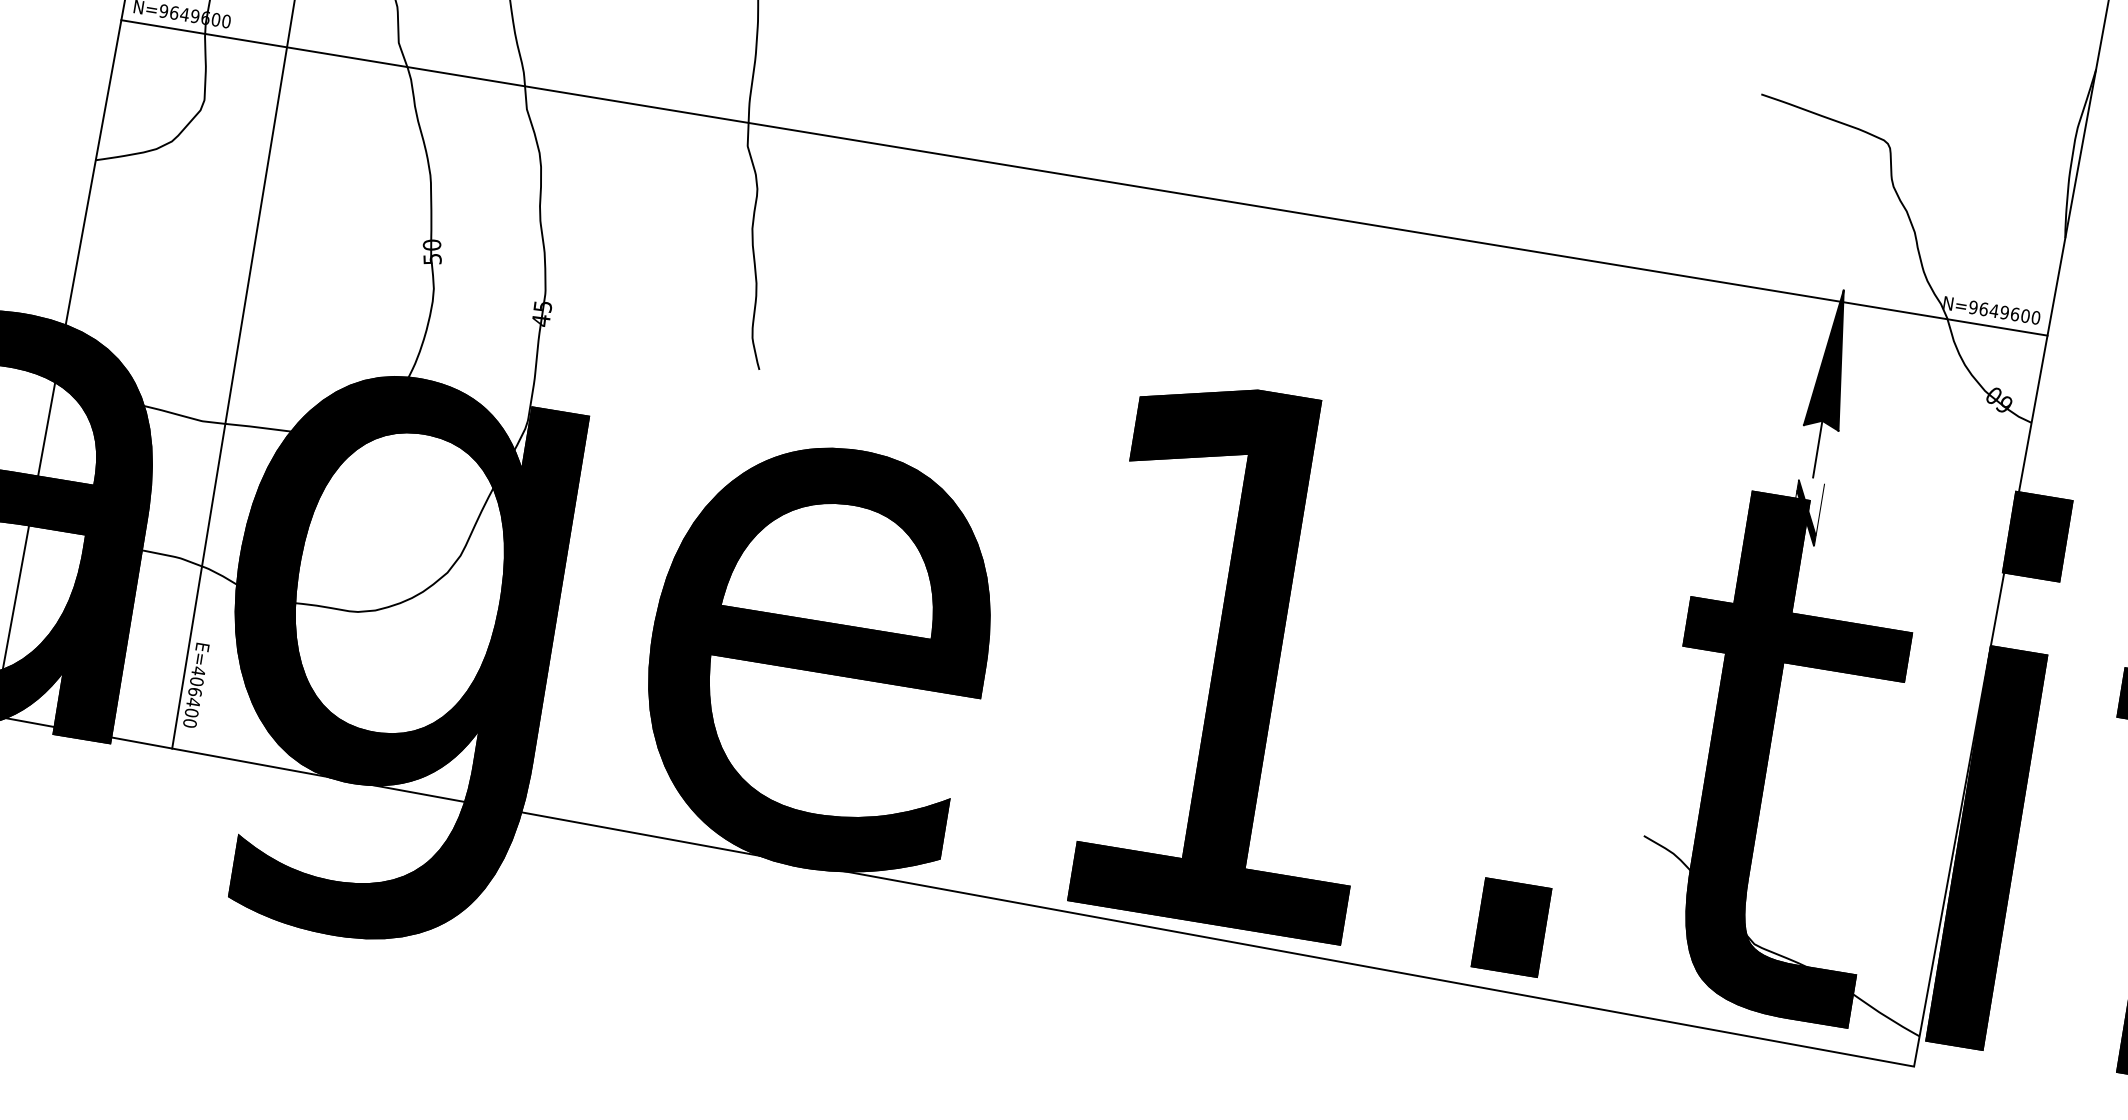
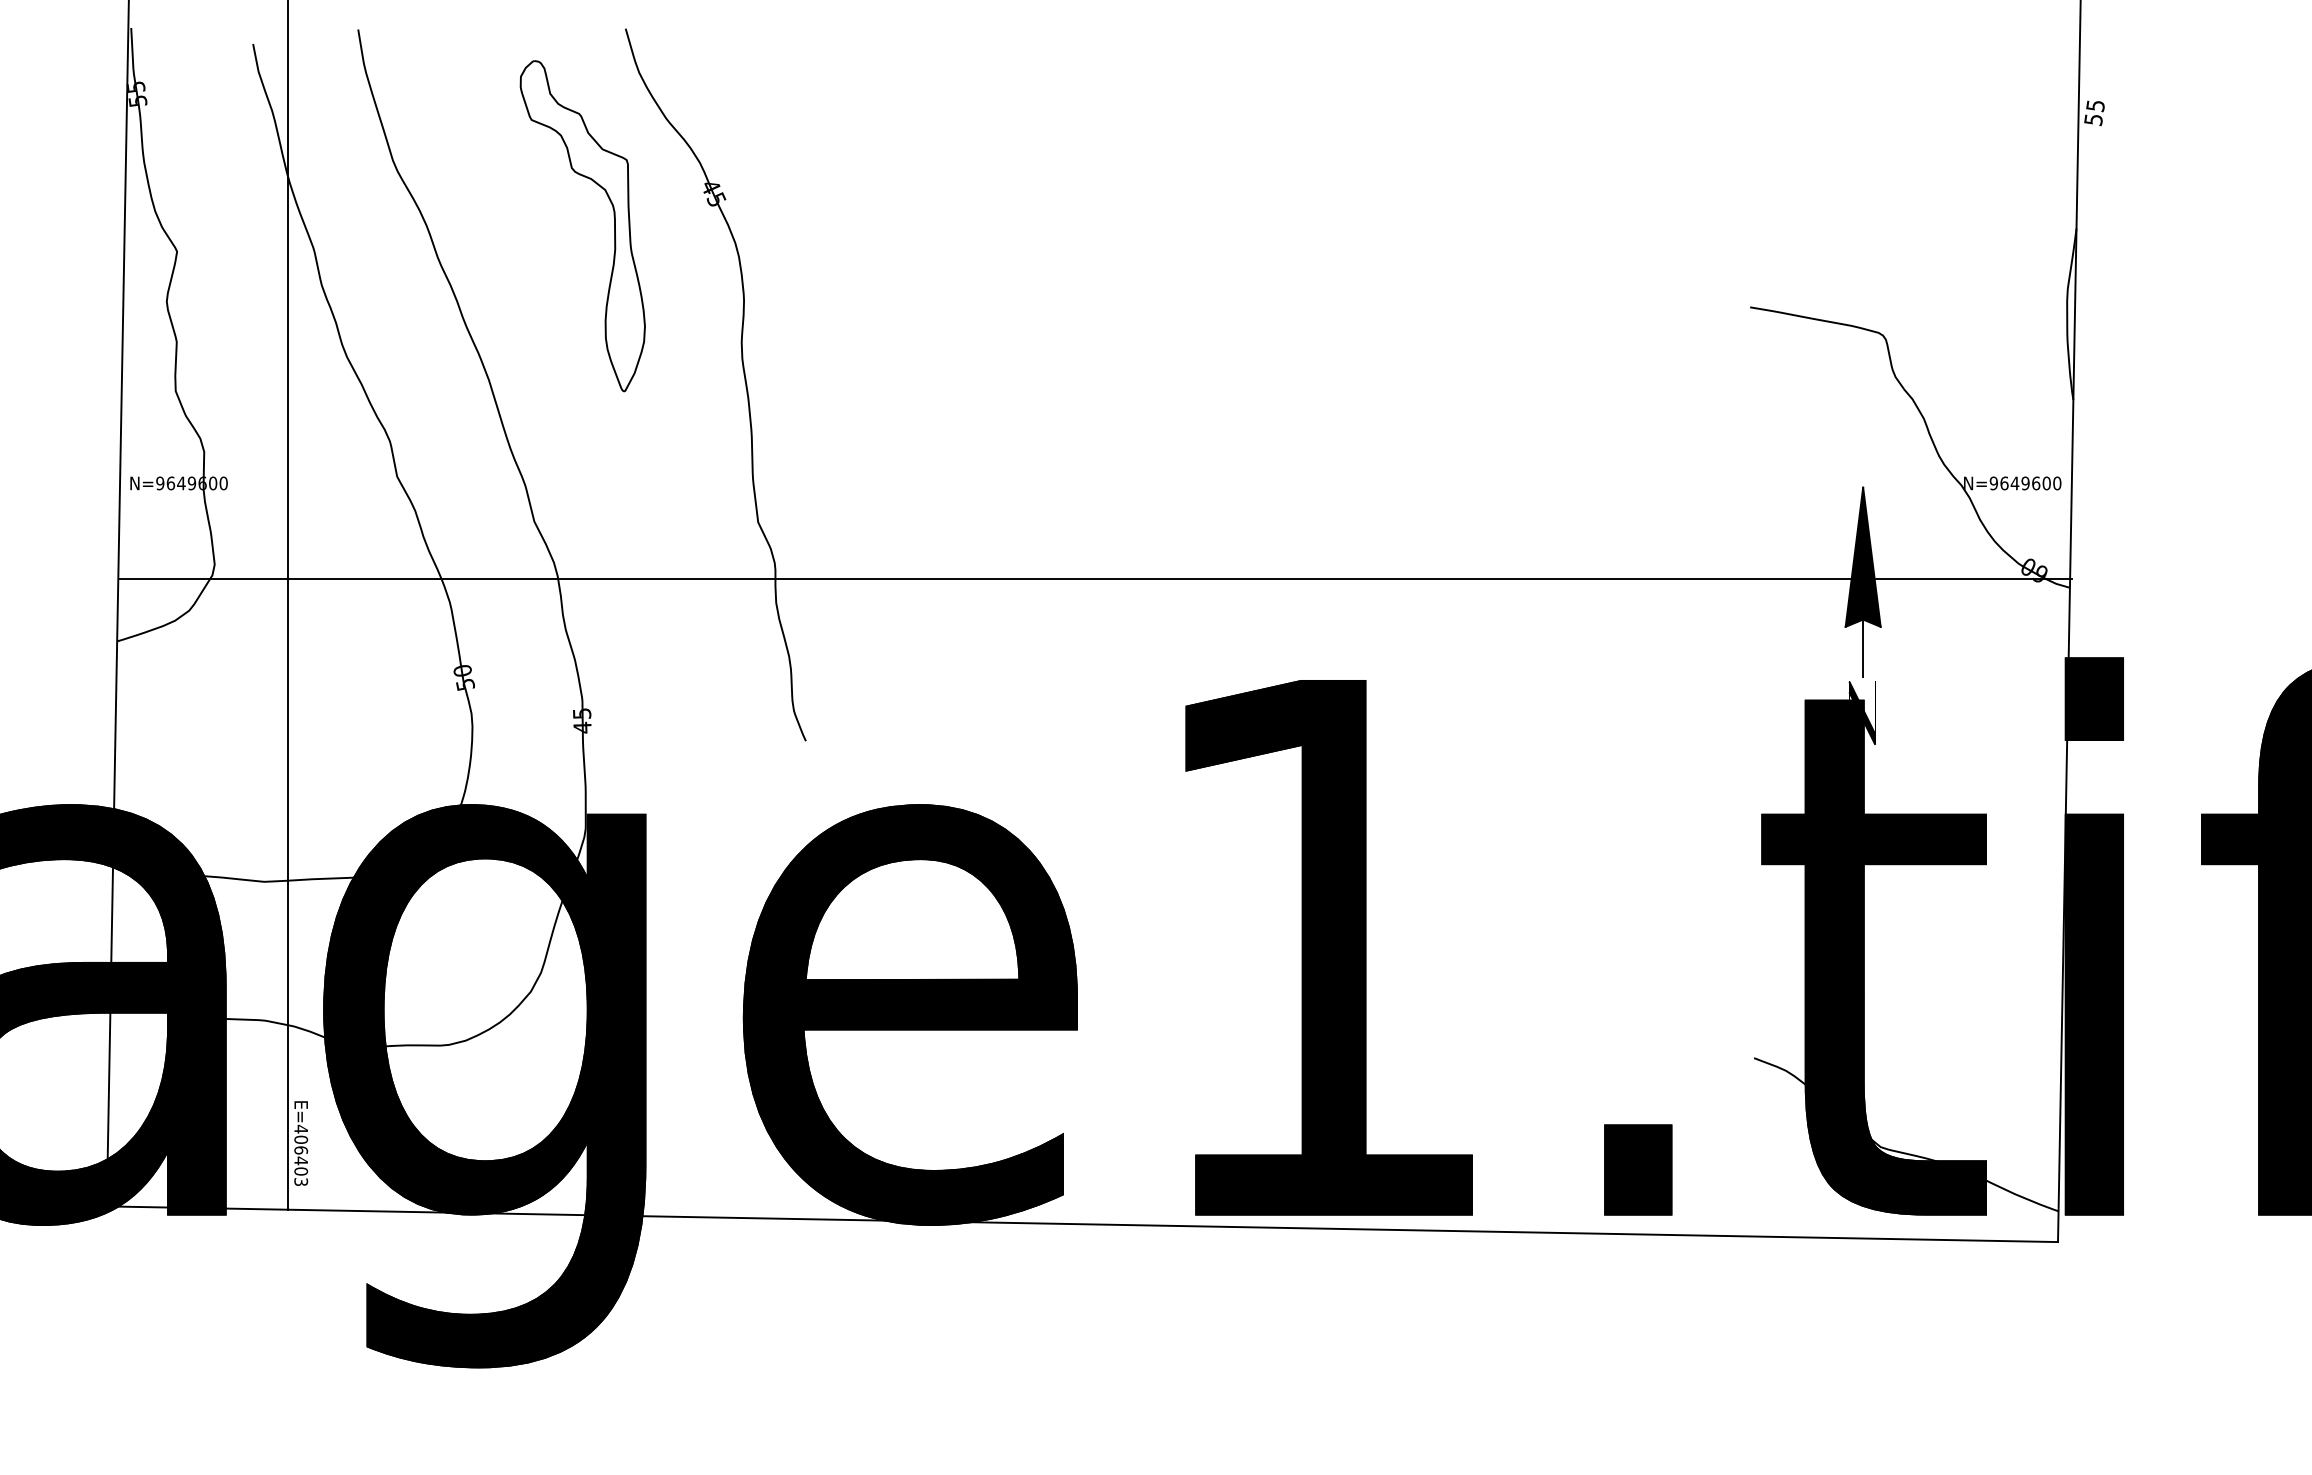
line: (1084, 178) -> (1095, 579), moved
text: (189, 723) -> (300, 1182), E=406400 -> E=406403

